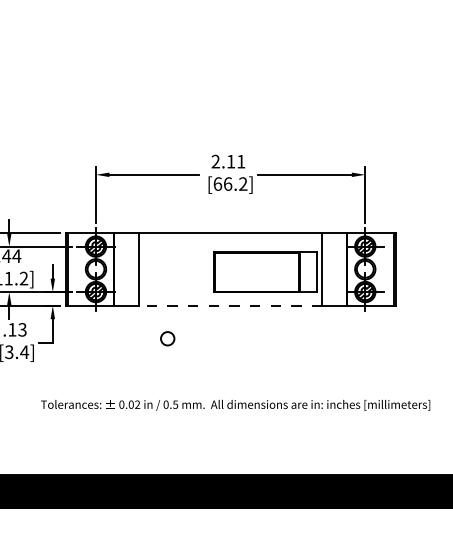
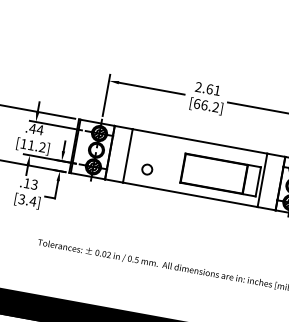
text: (231, 161) -> (210, 89), 2.11 -> 2.61
line: (230, 305) -> (190, 194), dashed -> solid
circle: (167, 338) -> (147, 169), moved

